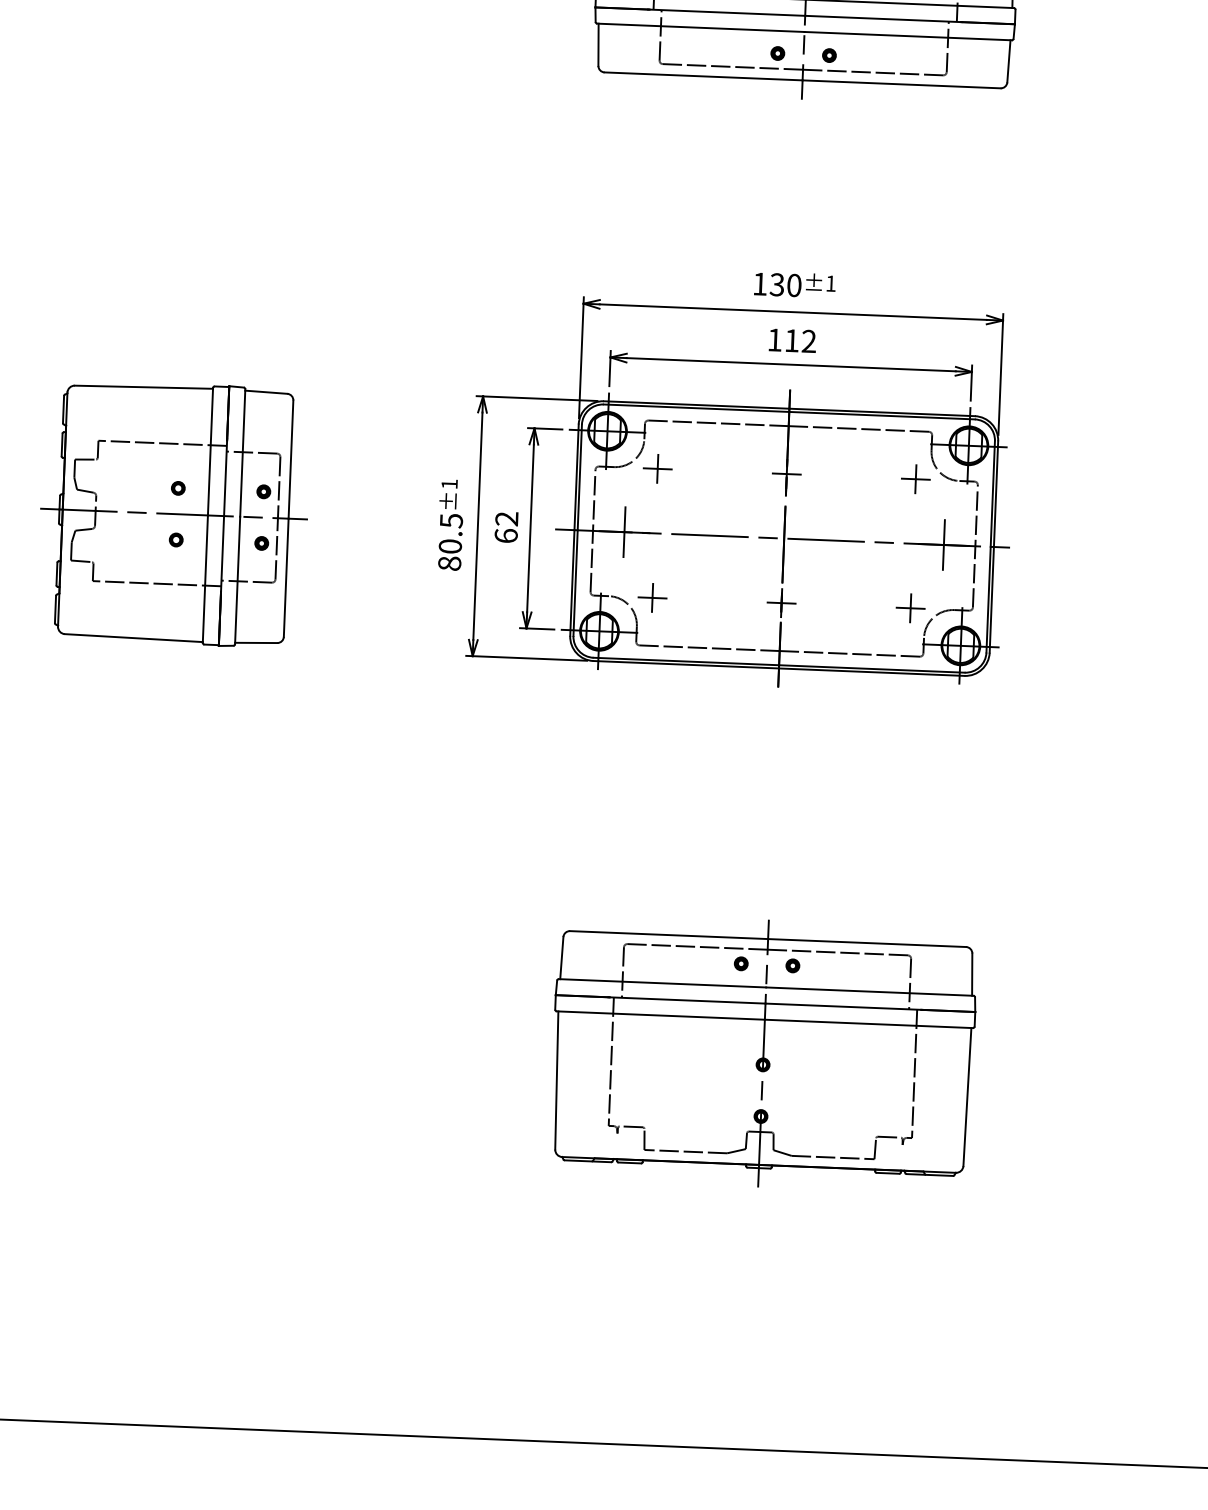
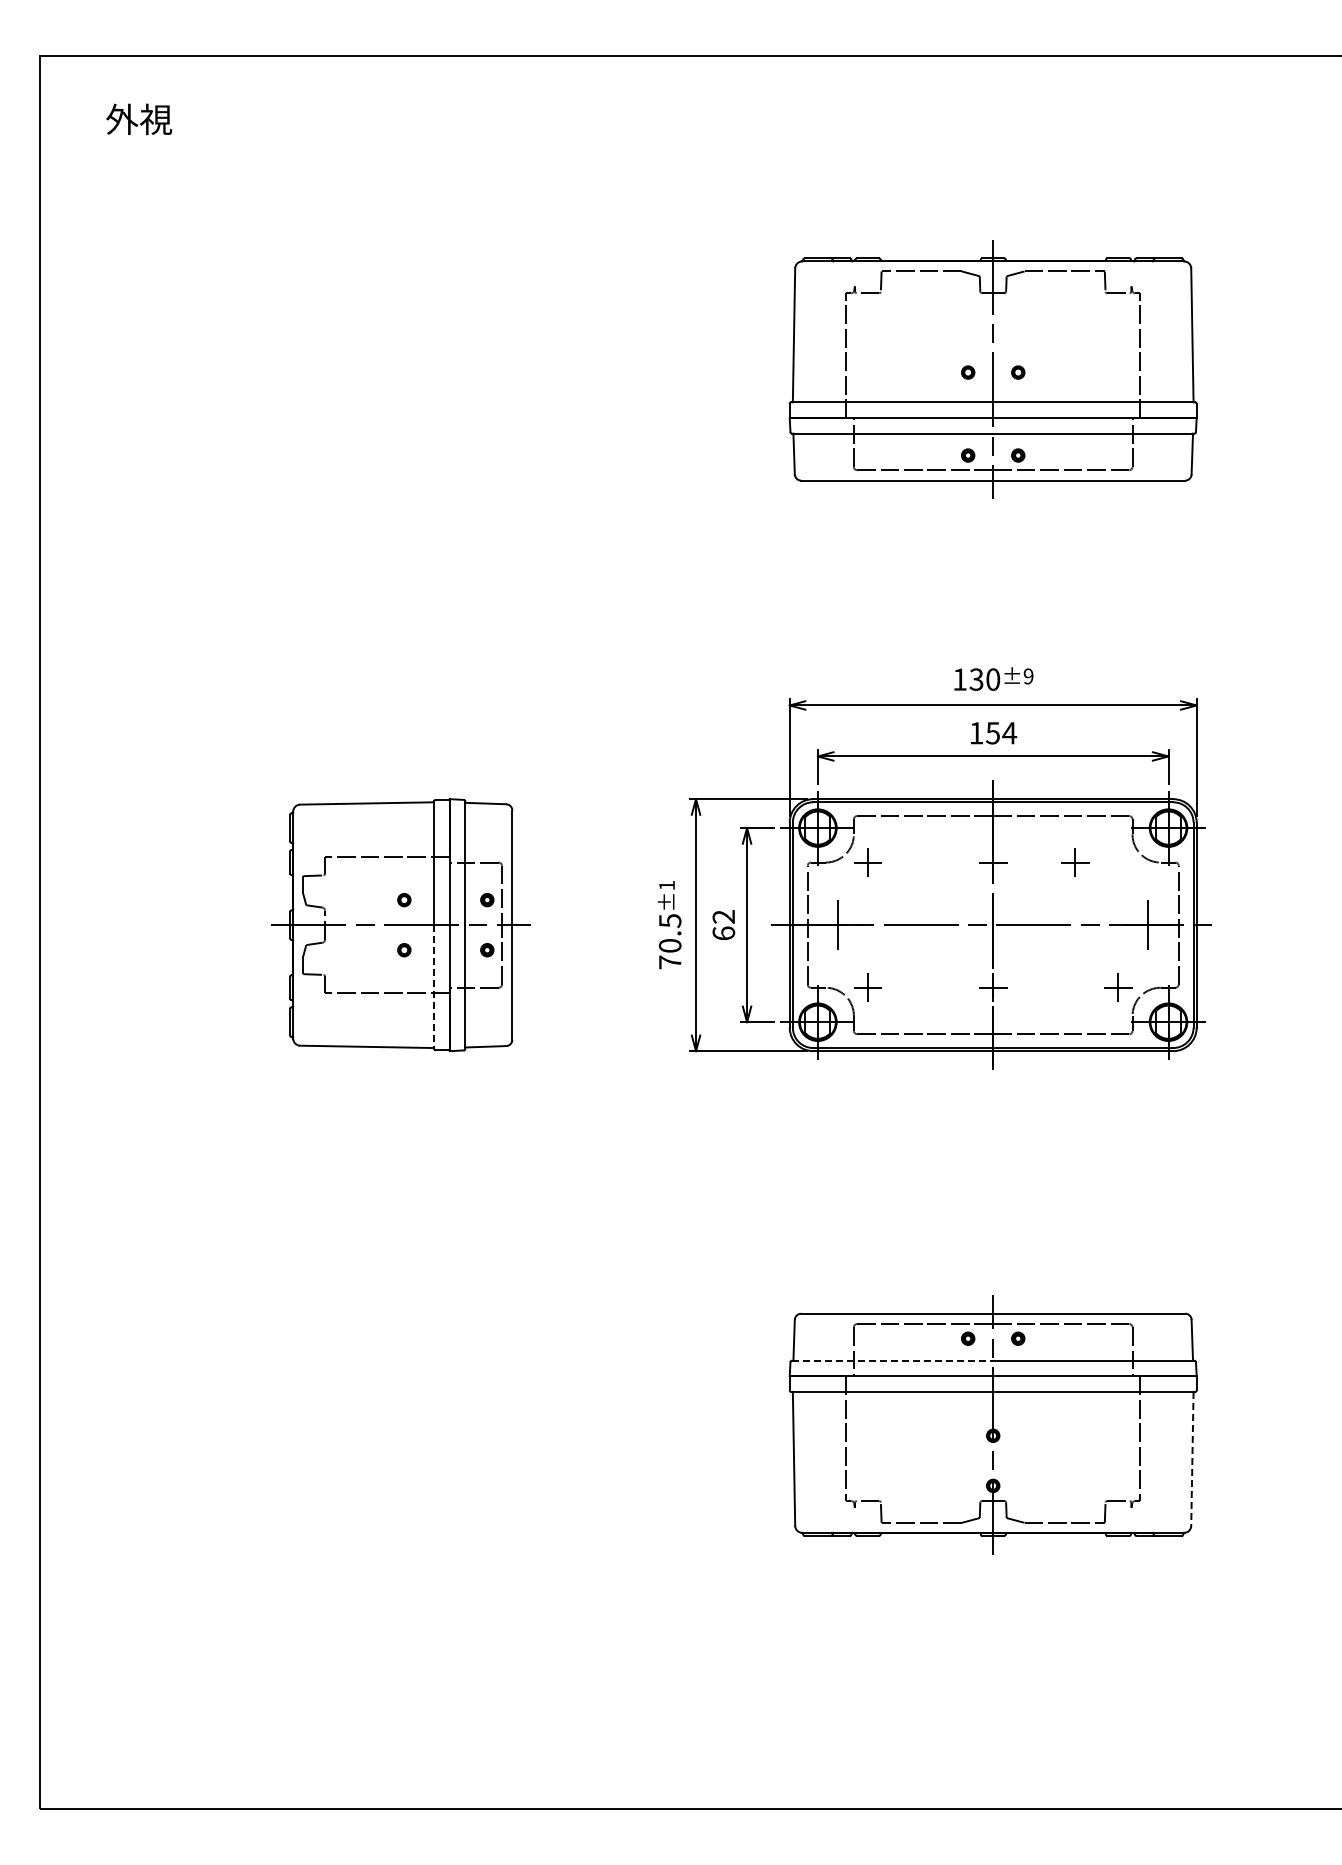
text: (830, 283) -> (1028, 676), ±1 -> ±9
text: (800, 341) -> (1001, 733), 112 -> 154
part: (915, 479) -> (1075, 862), moved
text: (450, 563) -> (670, 962), 80.5 -> 70.5
line: (205, 579) -> (434, 987), solid -> dashed
line: (662, 983) -> (892, 1360), solid -> dashed
line: (967, 1096) -> (1192, 1458), solid -> dashed

